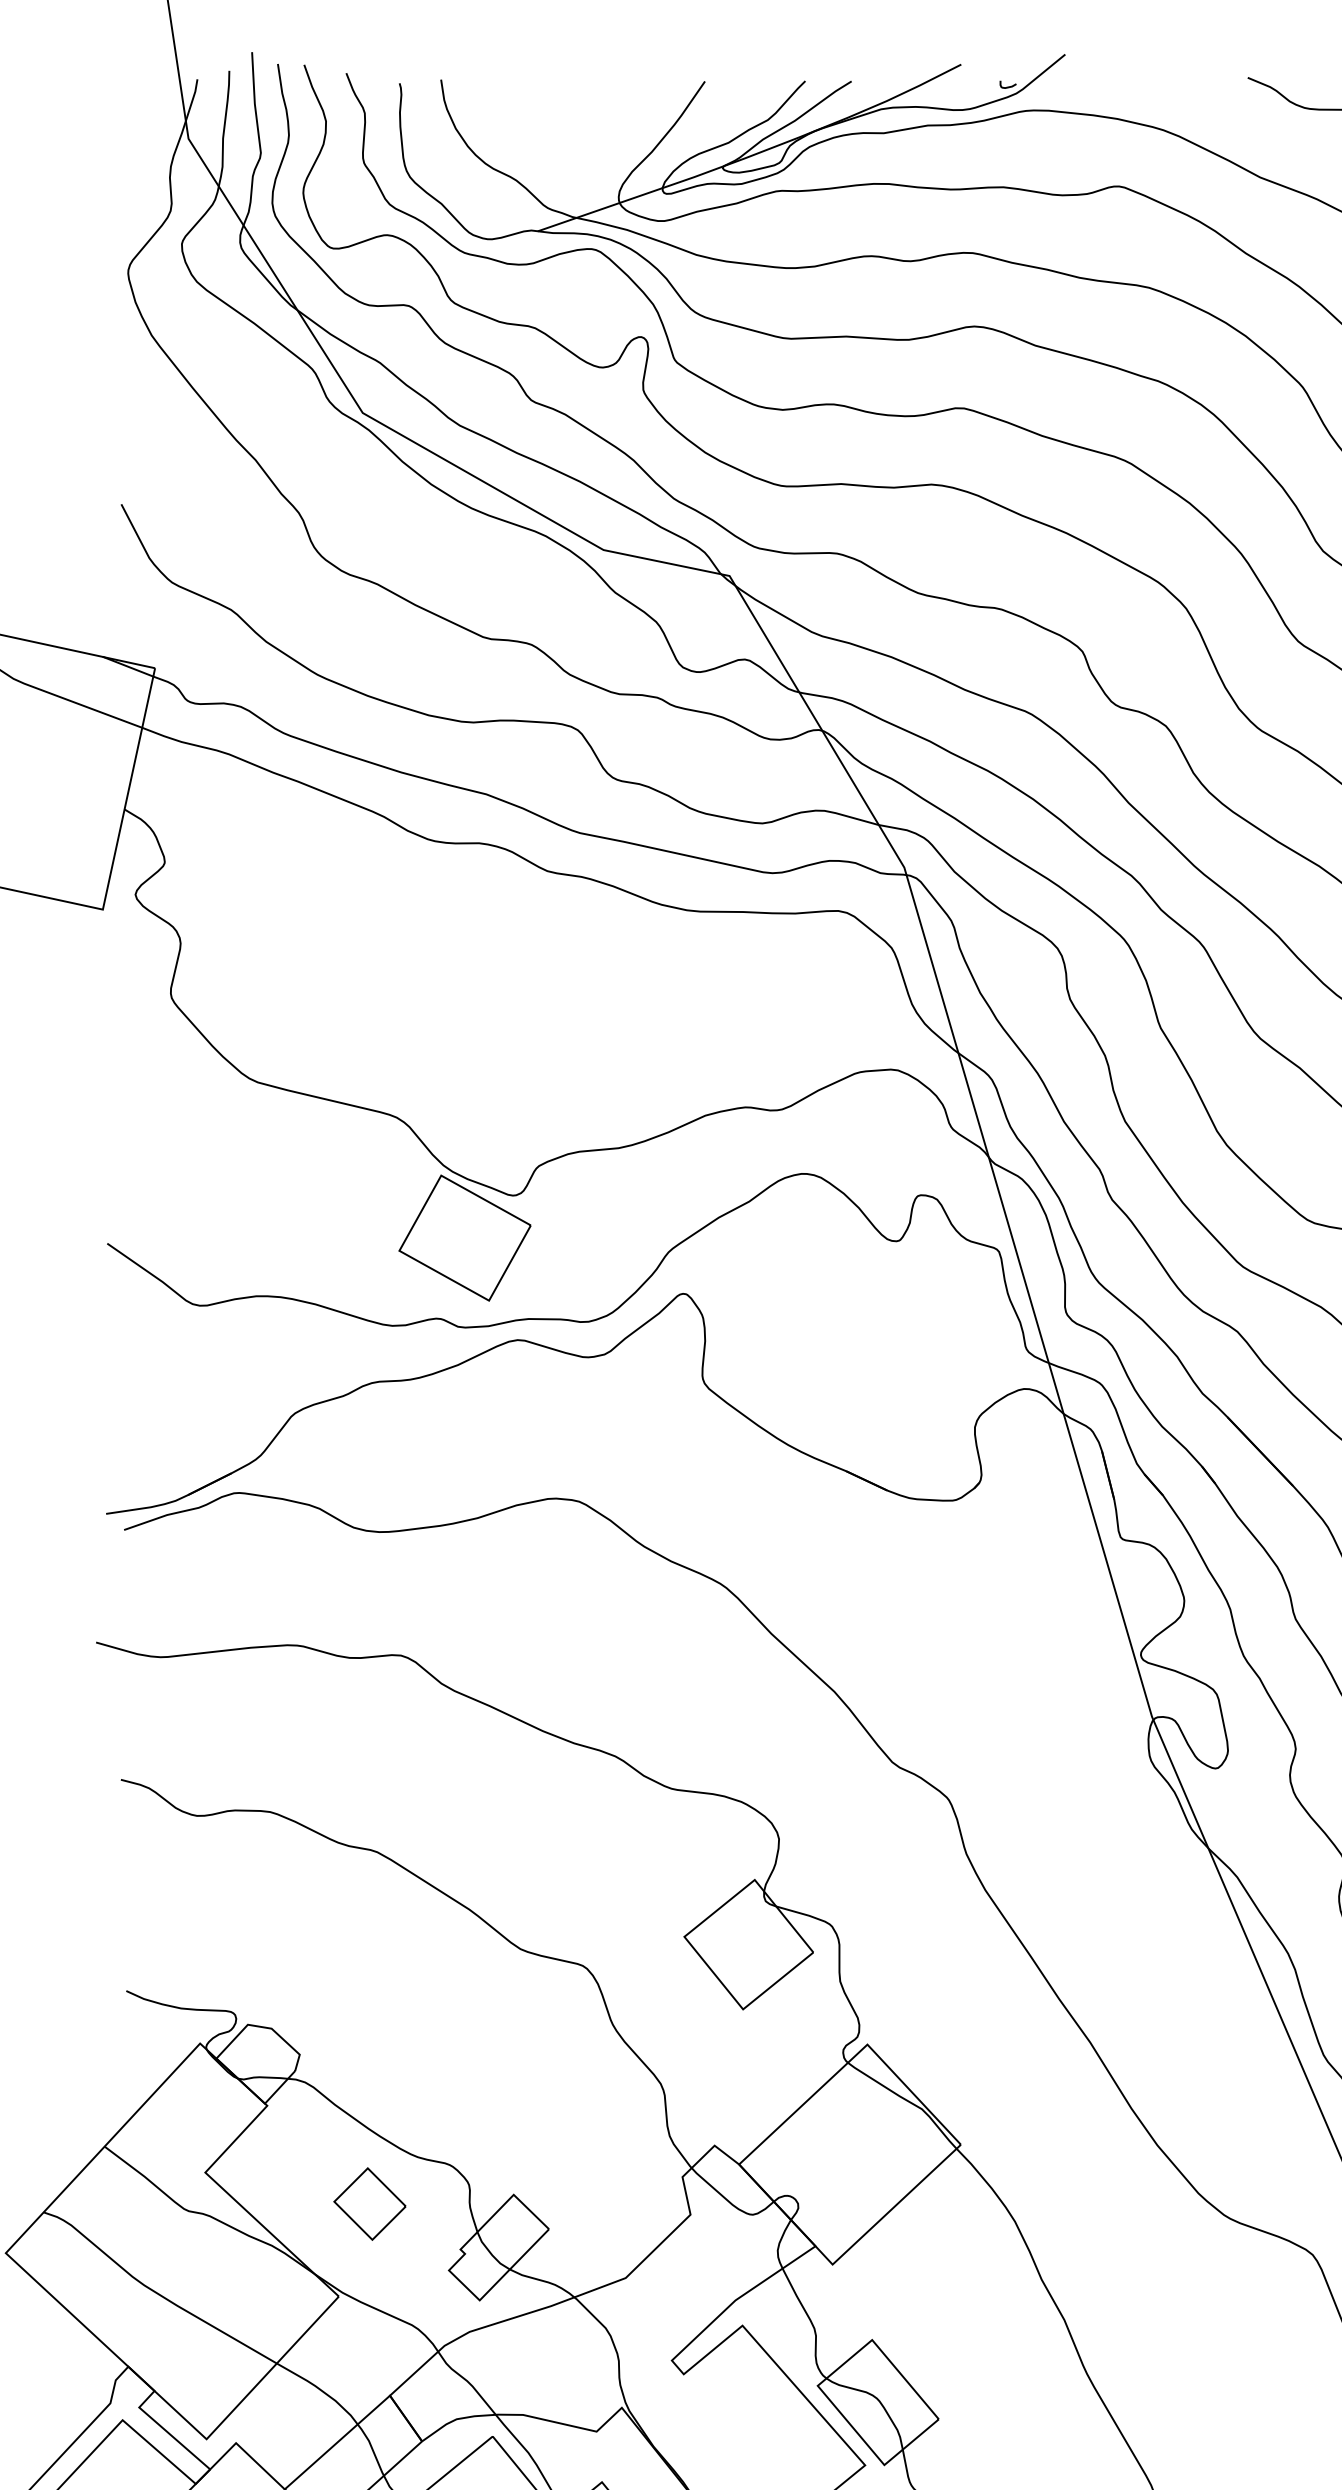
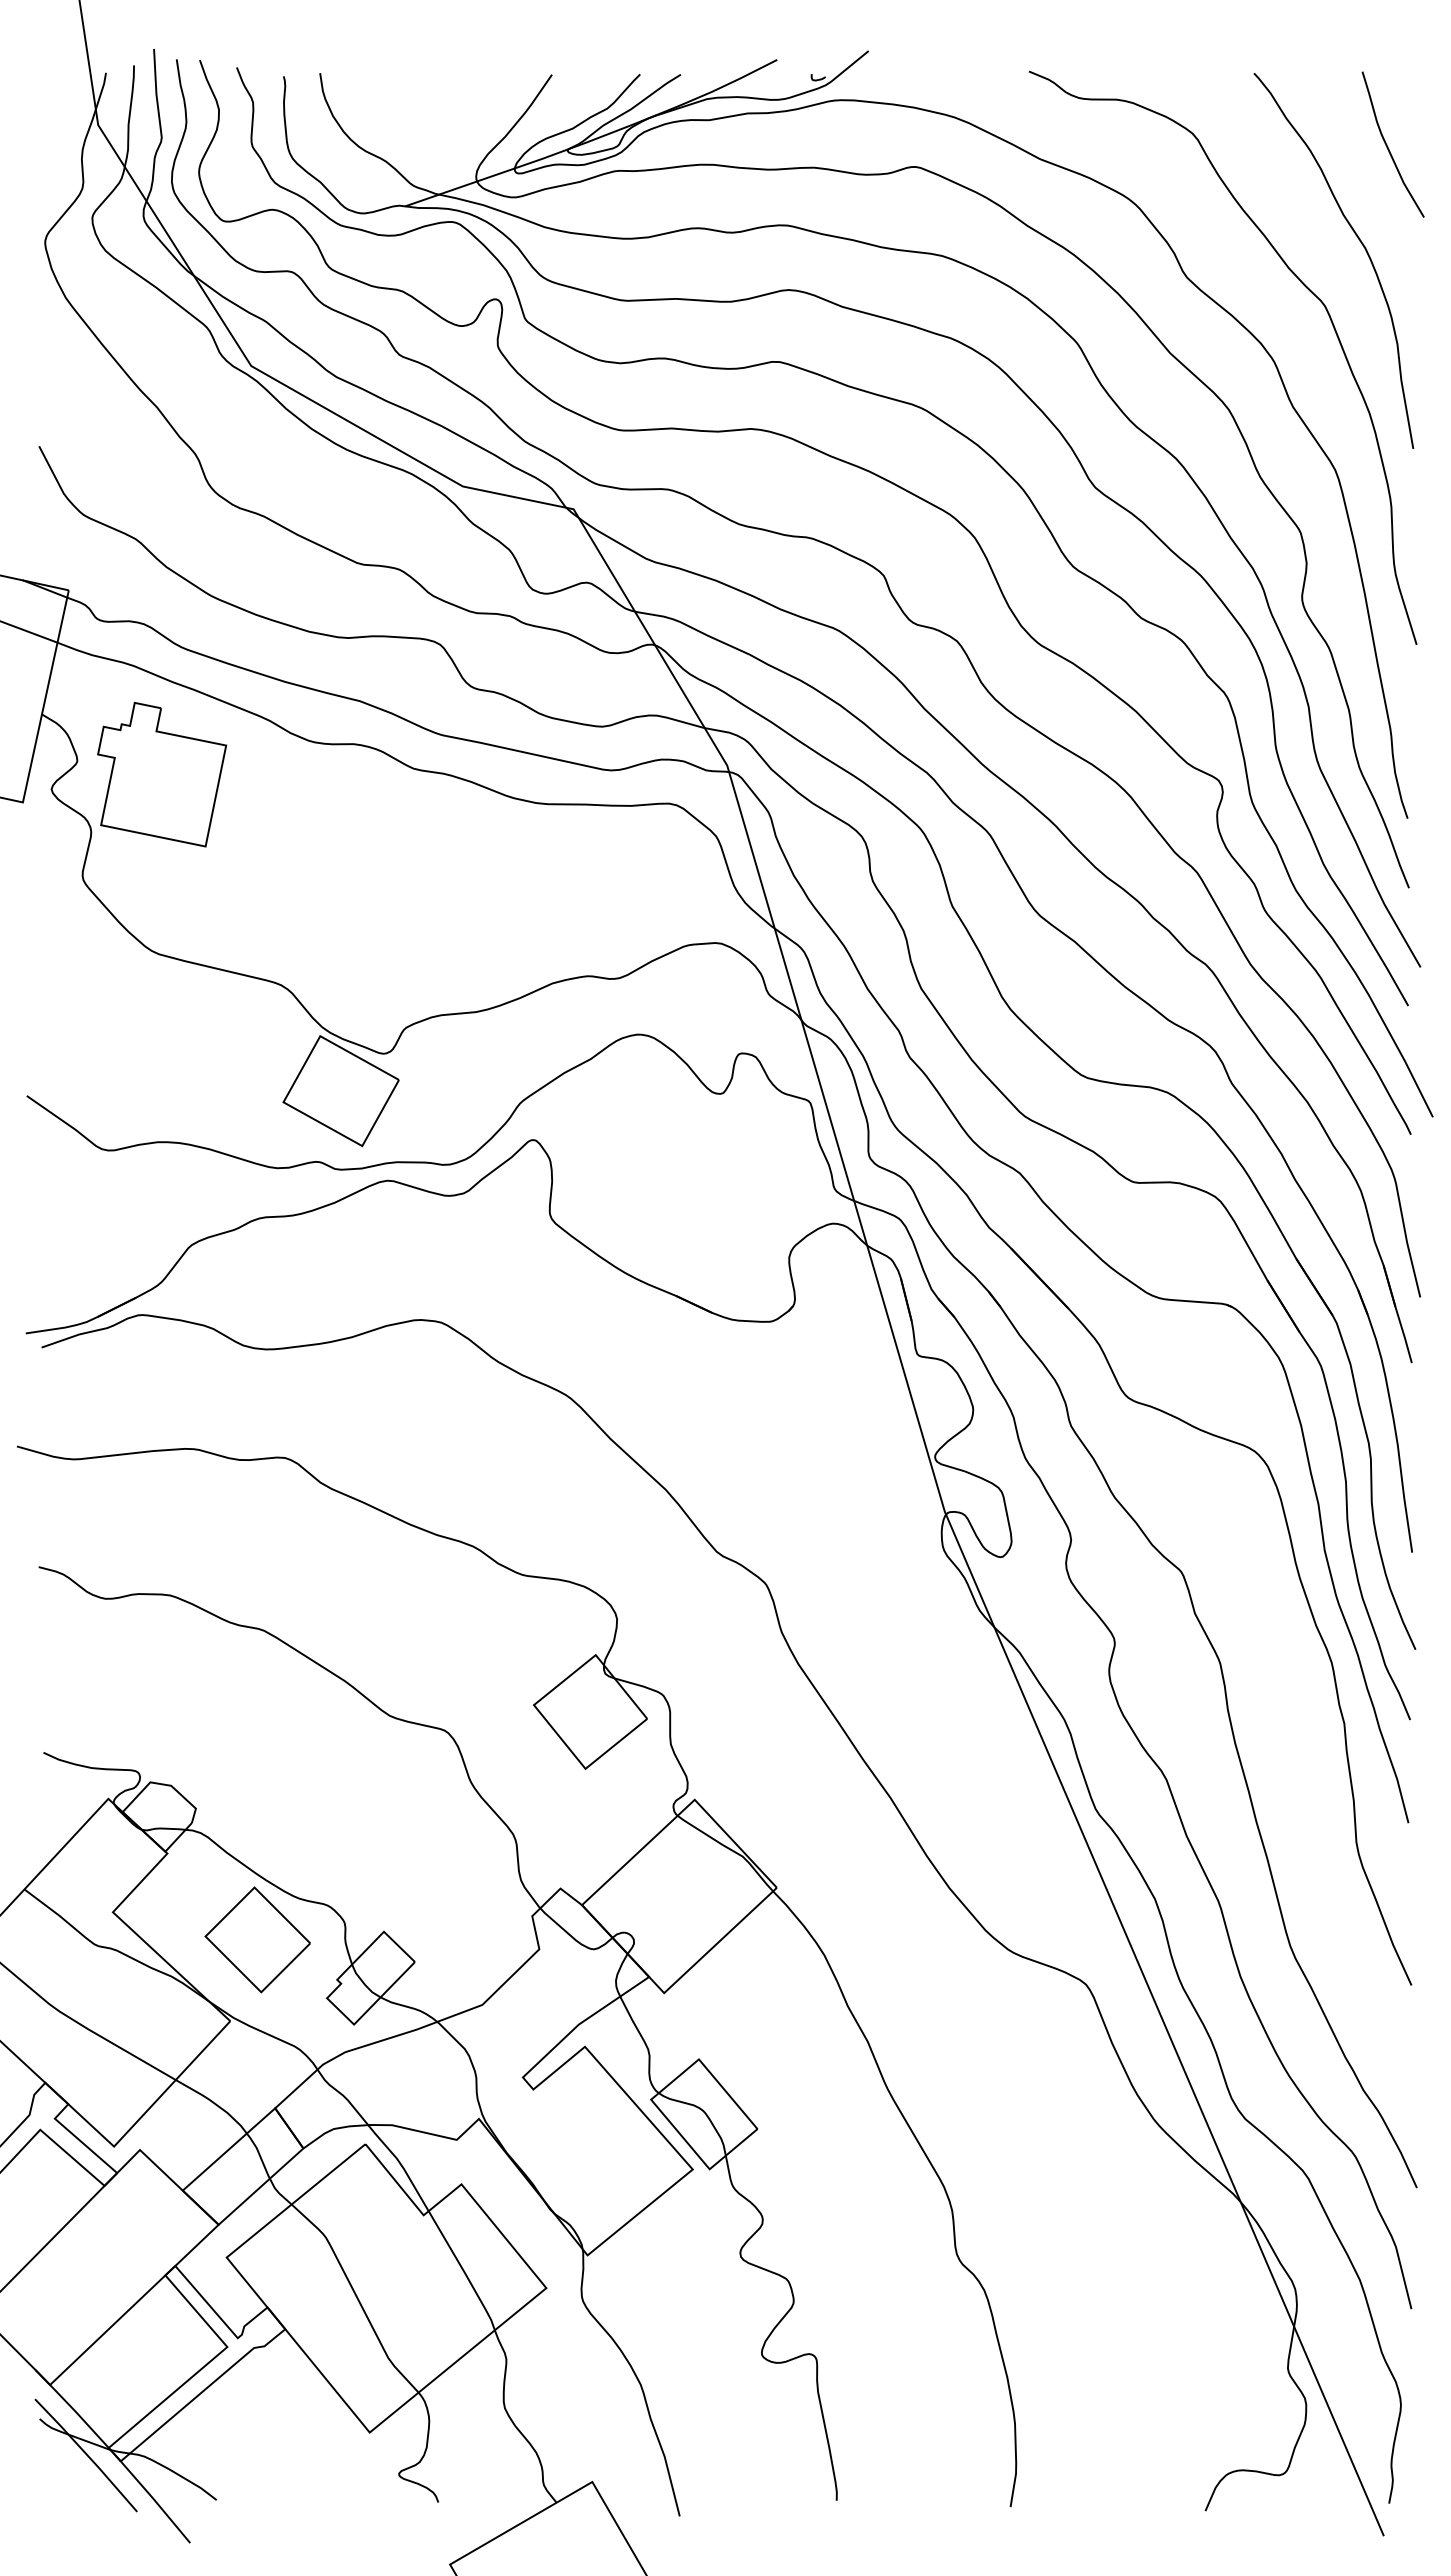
part: (261, 877) -> (162, 774), added
part: (369, 2203) -> (257, 1939), size x1.67

